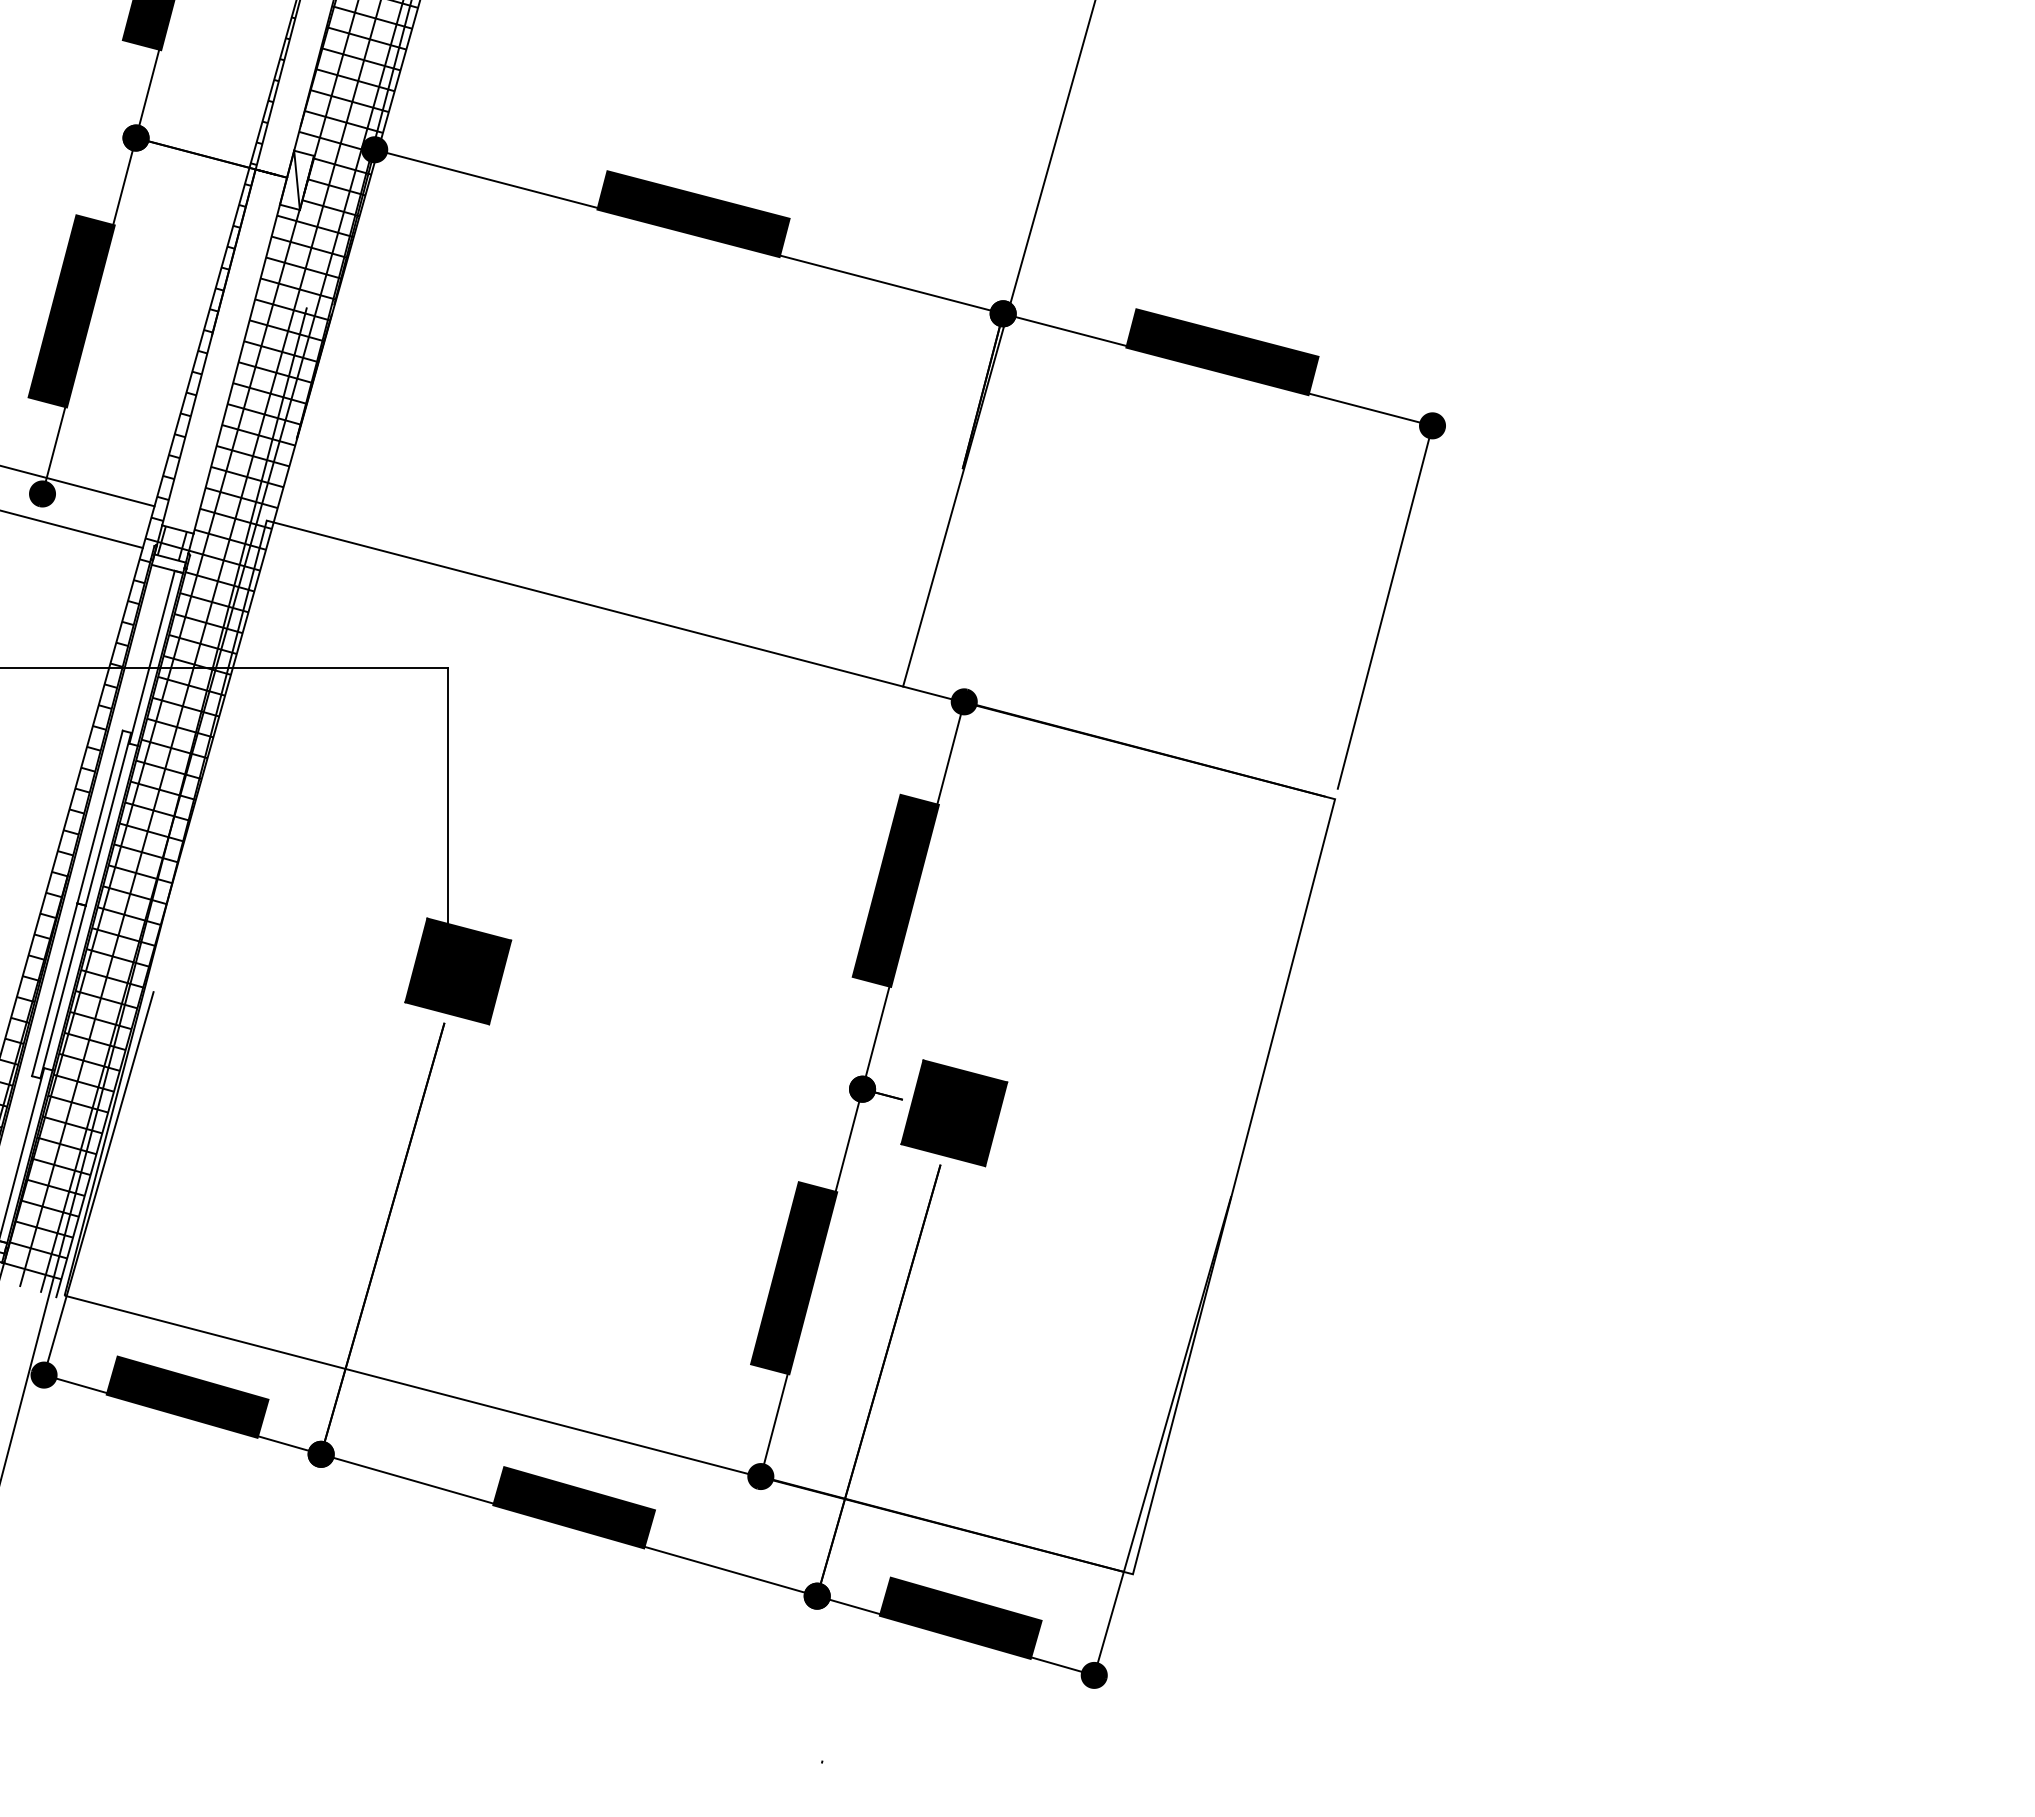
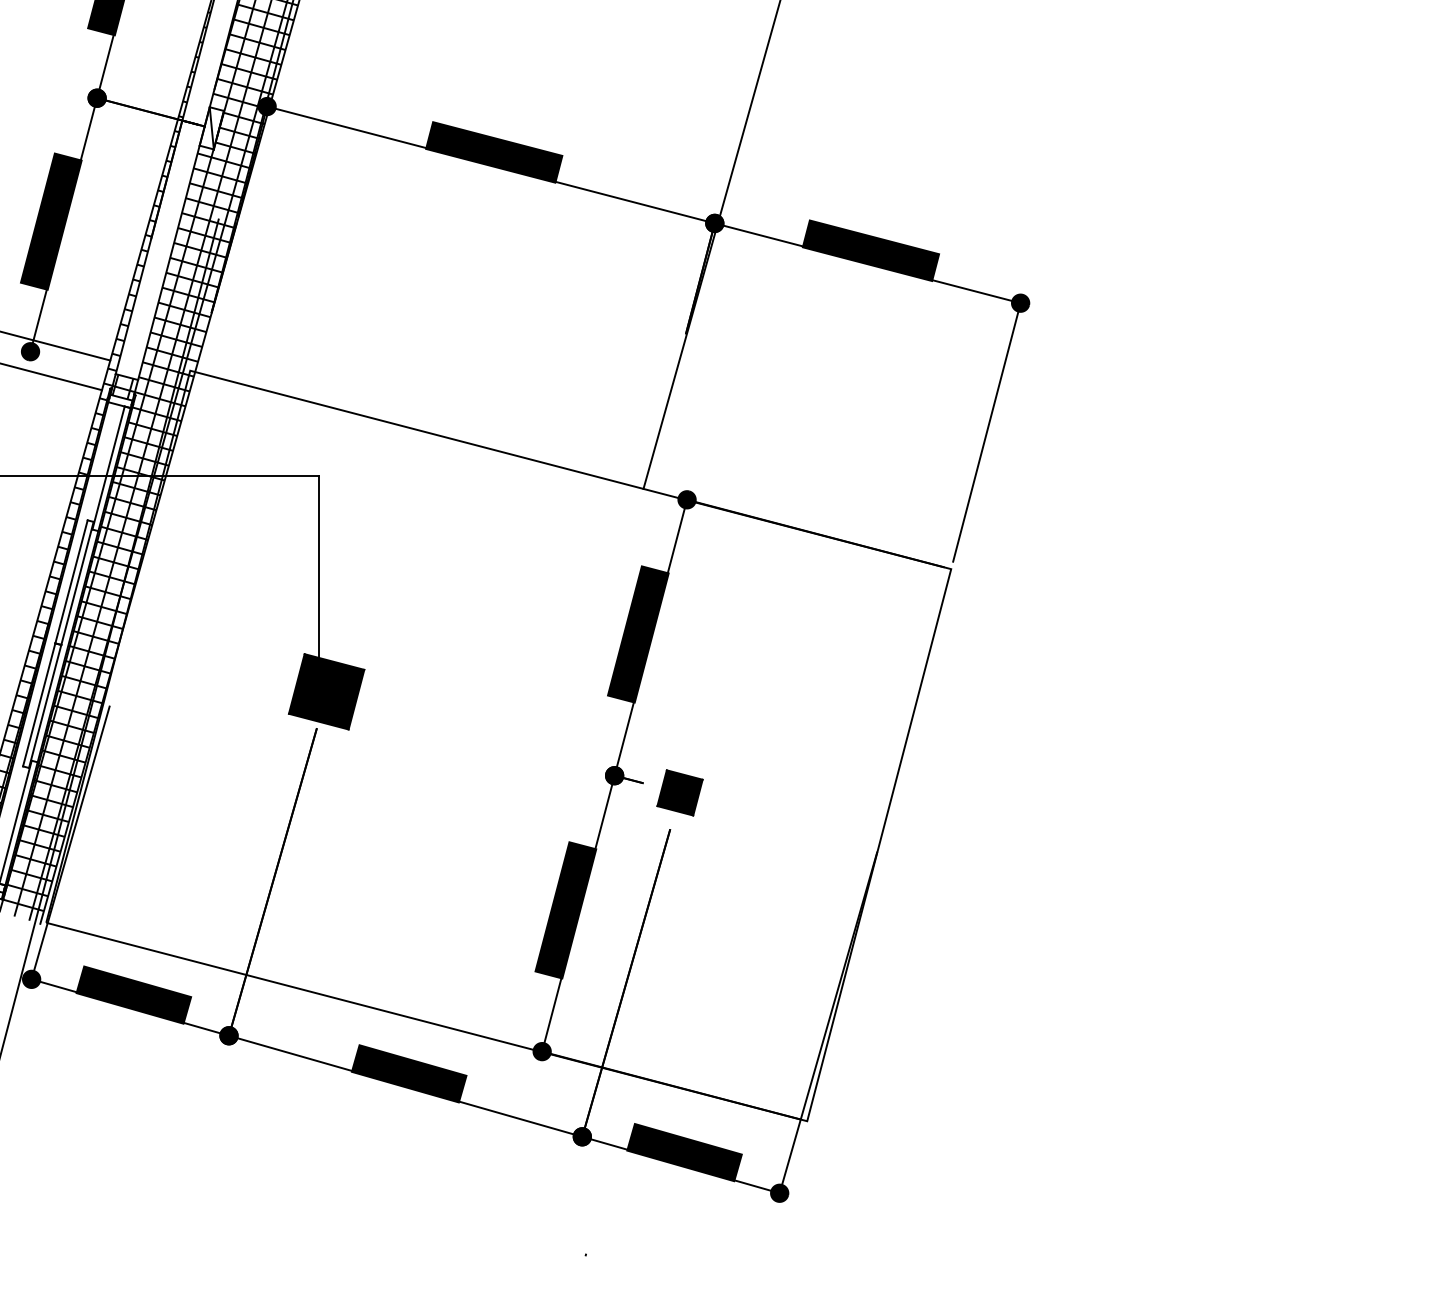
part: (954, 1113) -> (680, 793), size x0.6

